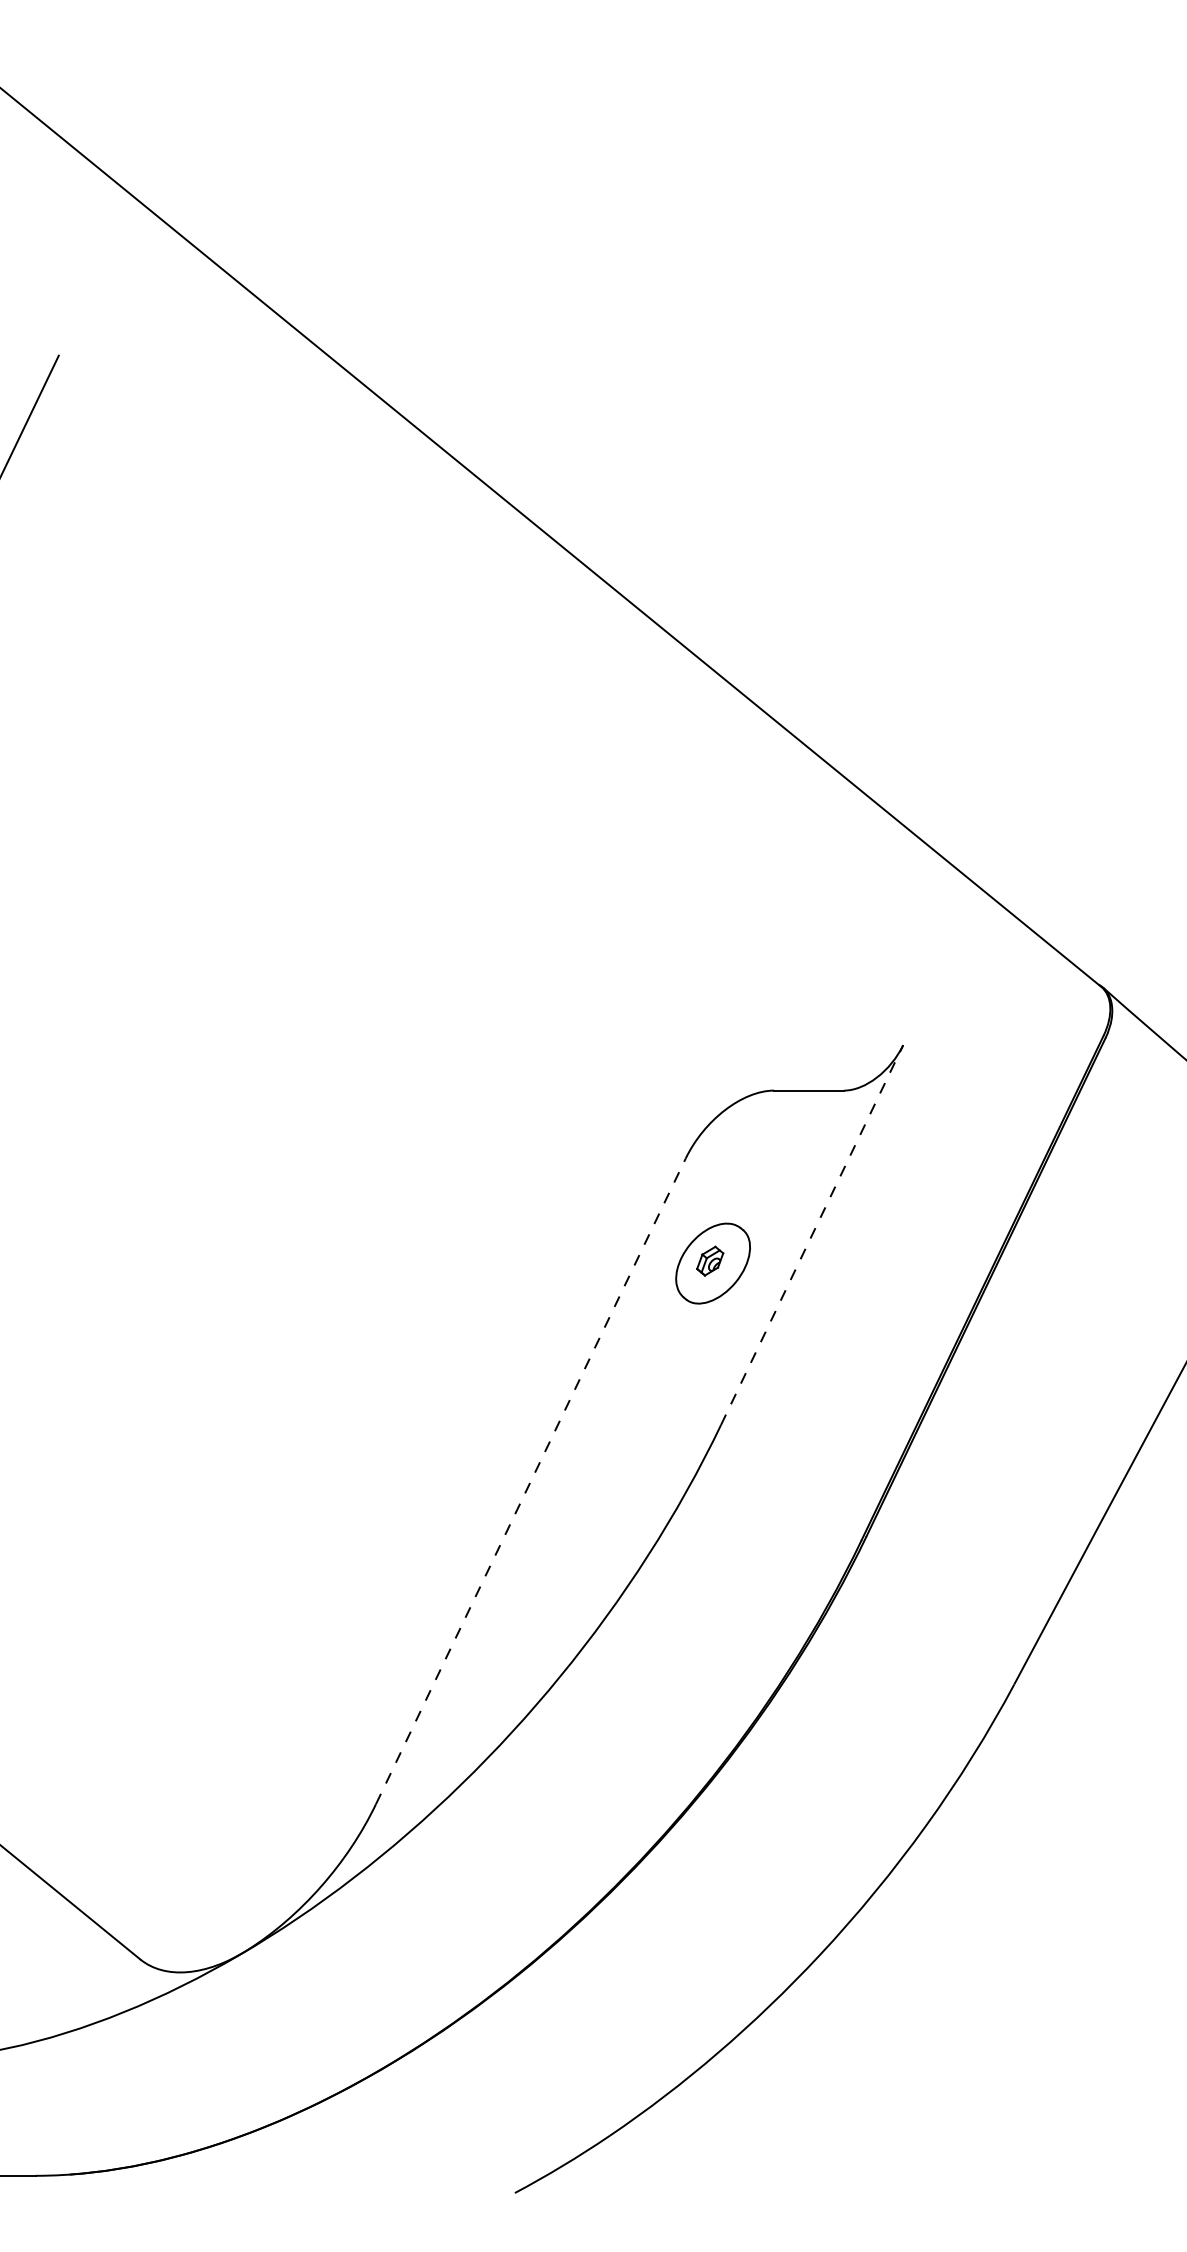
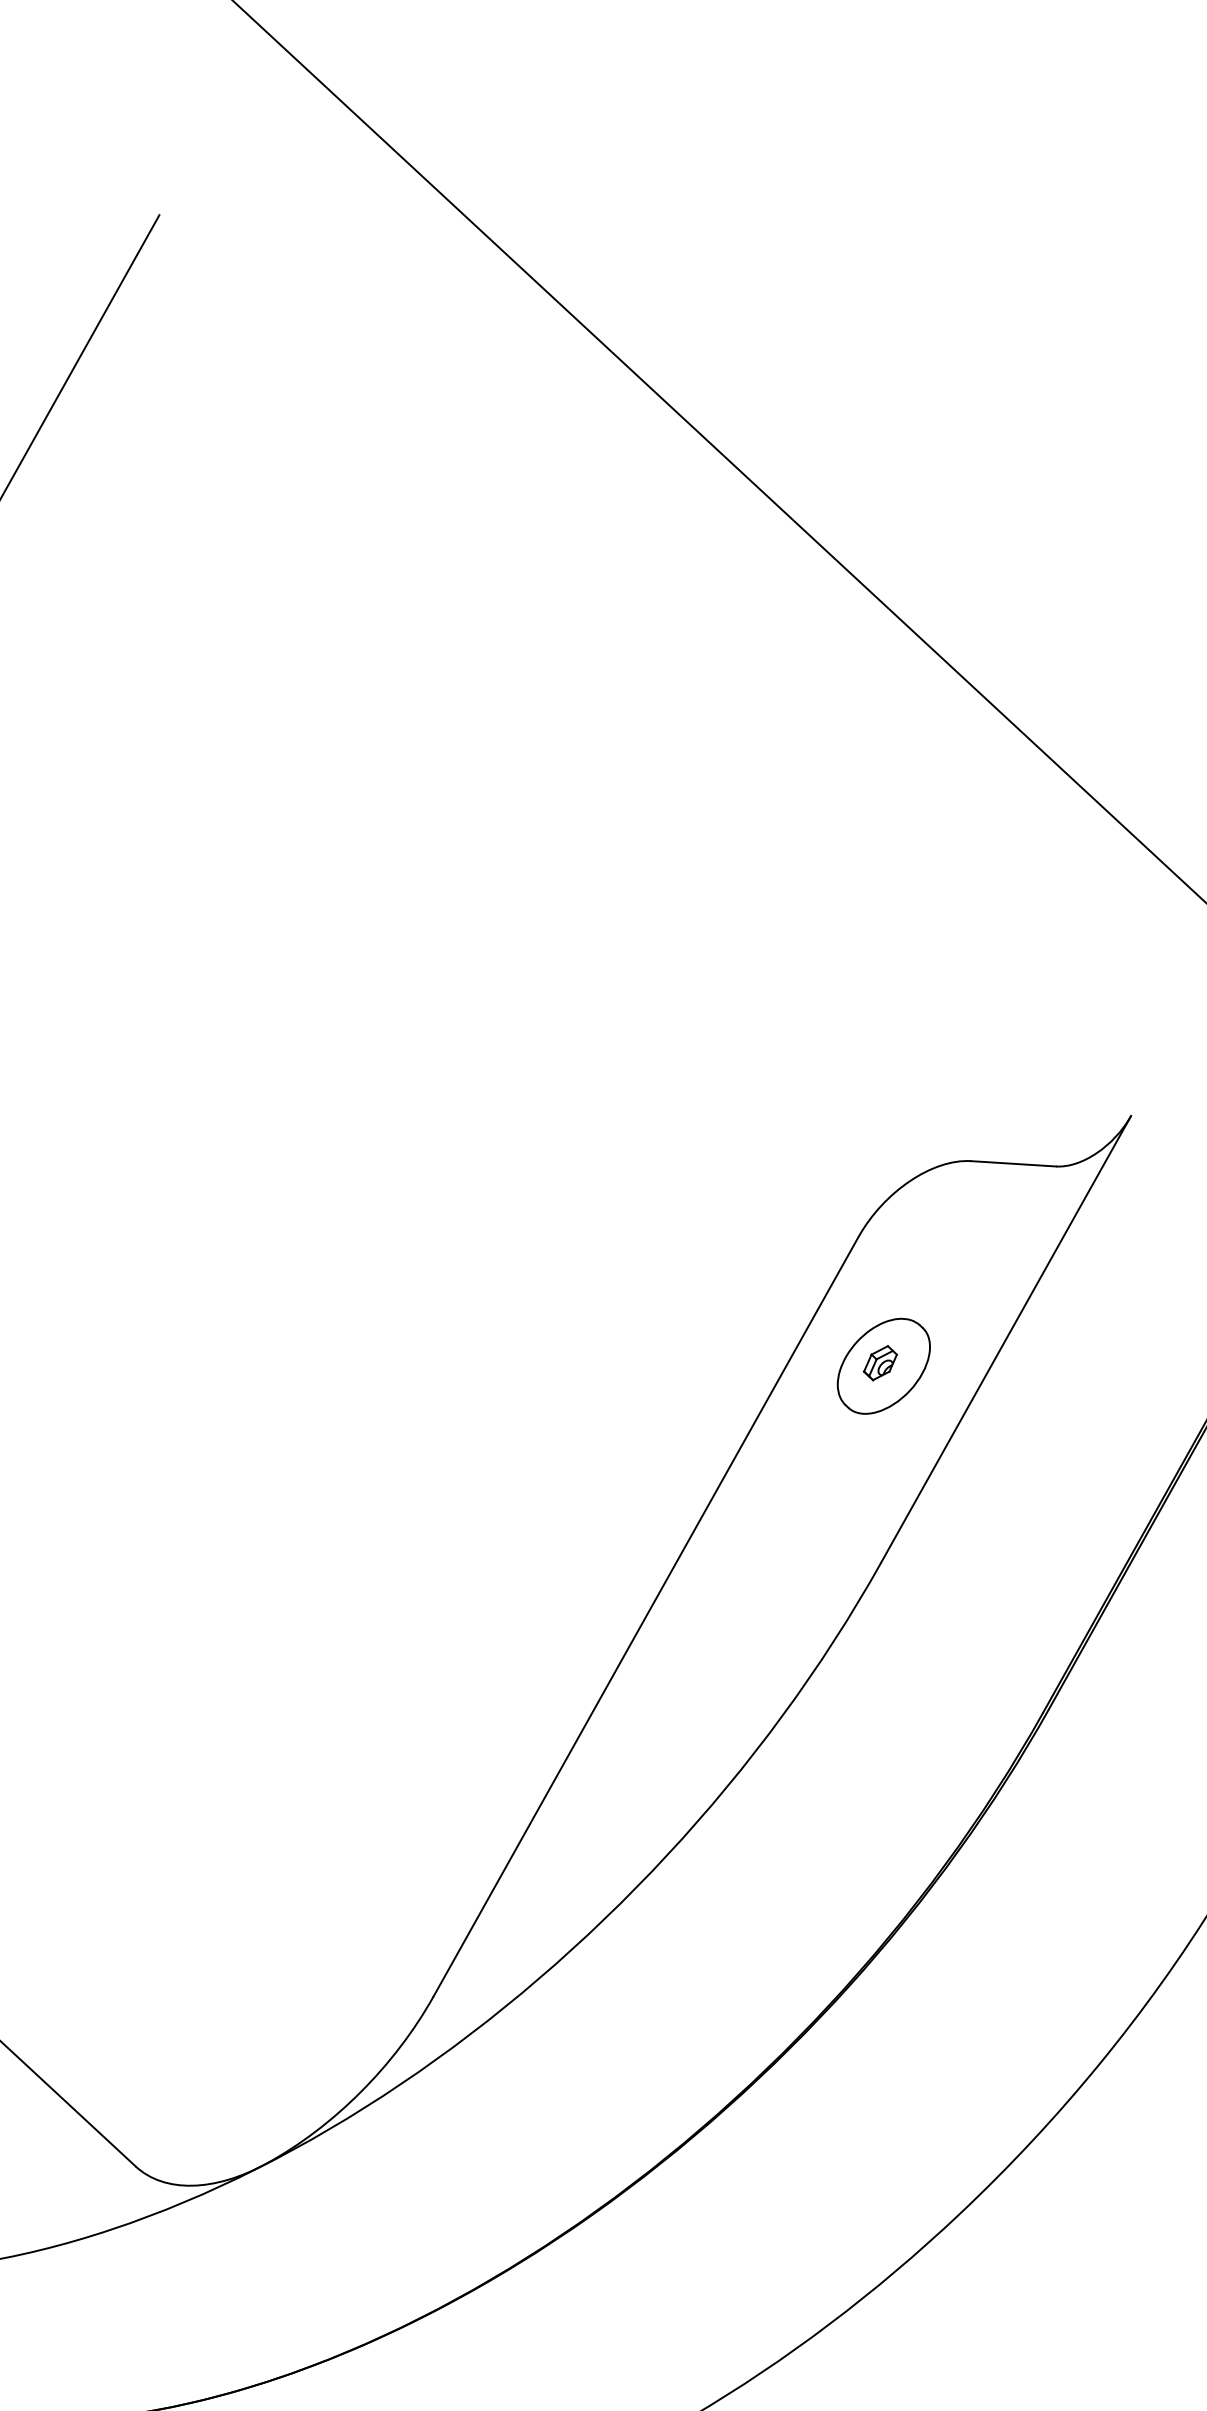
line: (812, 1235) -> (1006, 1339), dashed -> solid
line: (530, 1481) -> (645, 1616), dashed -> solid

